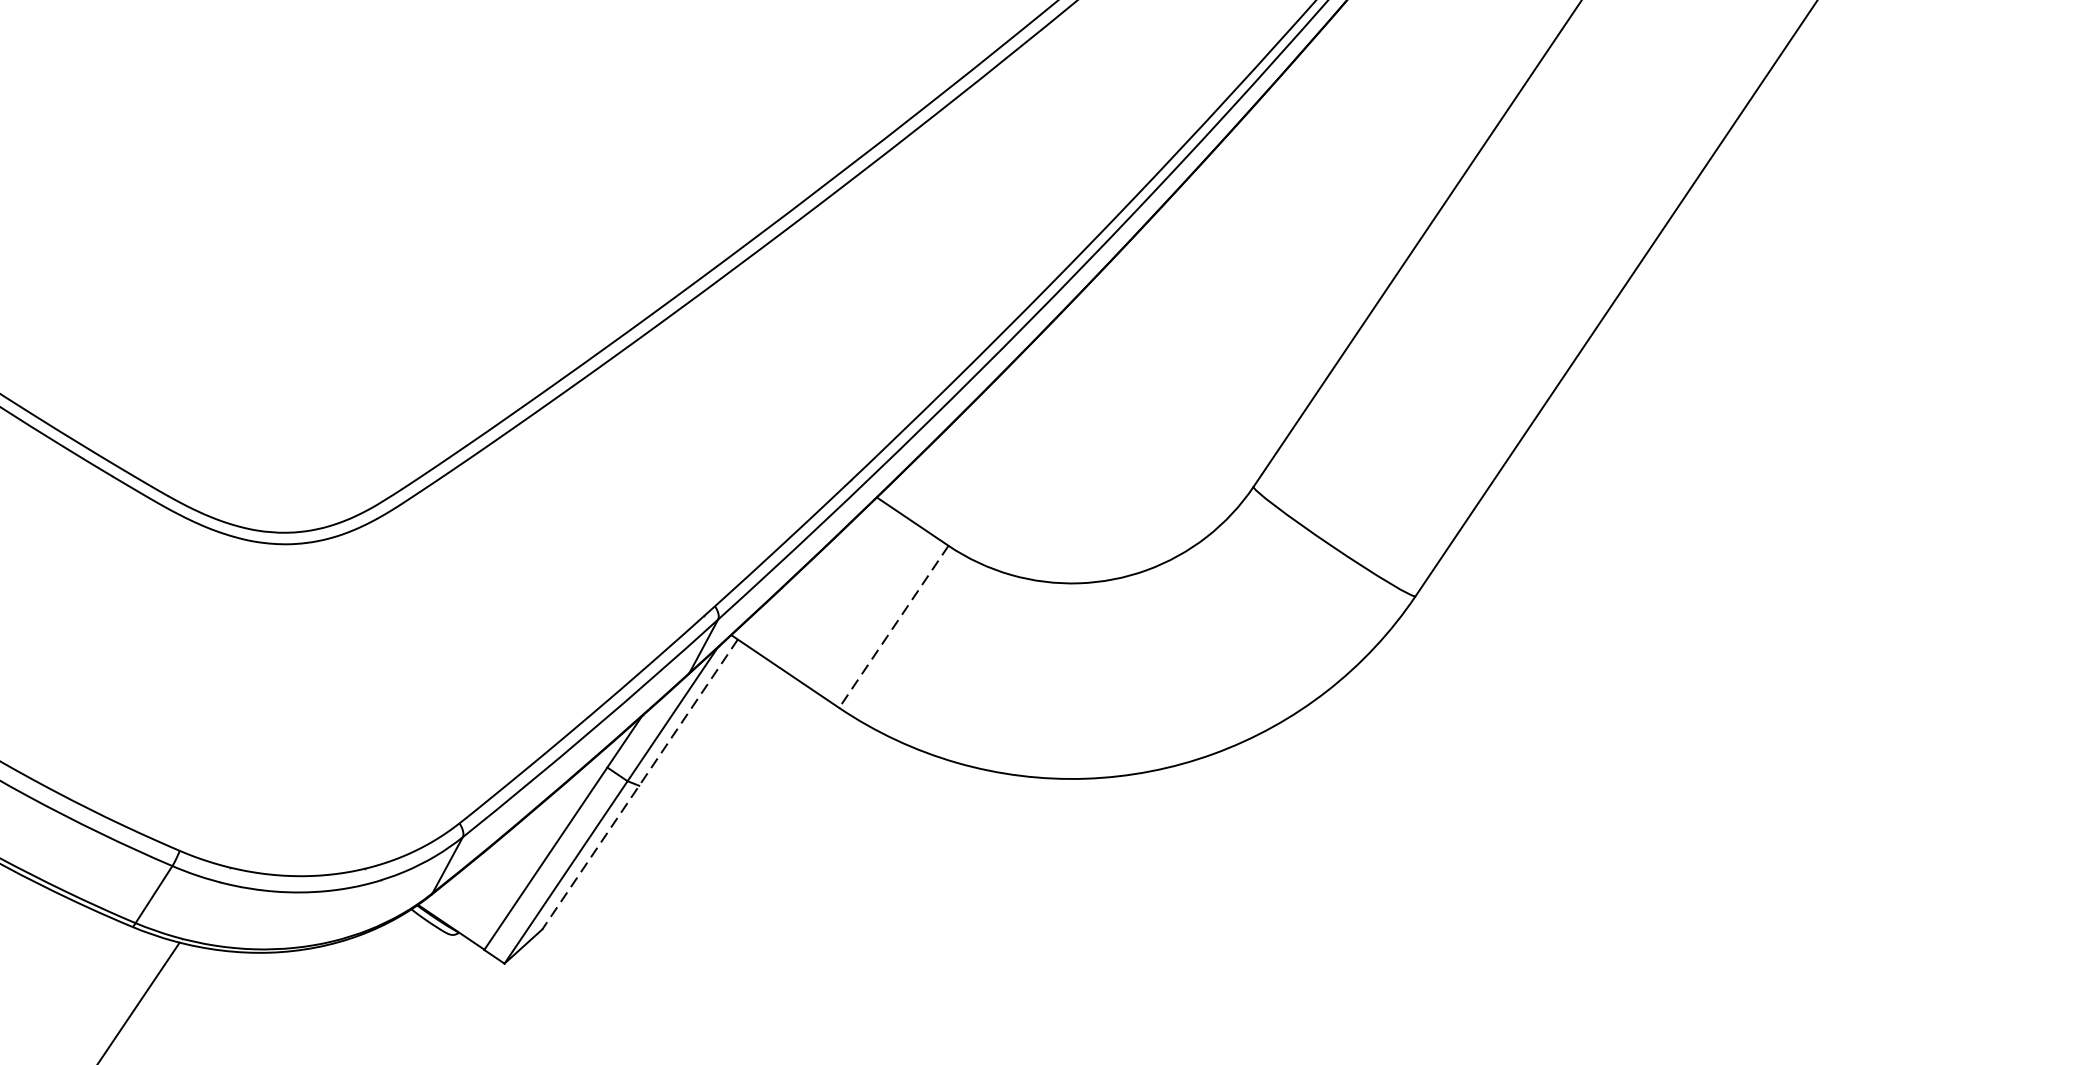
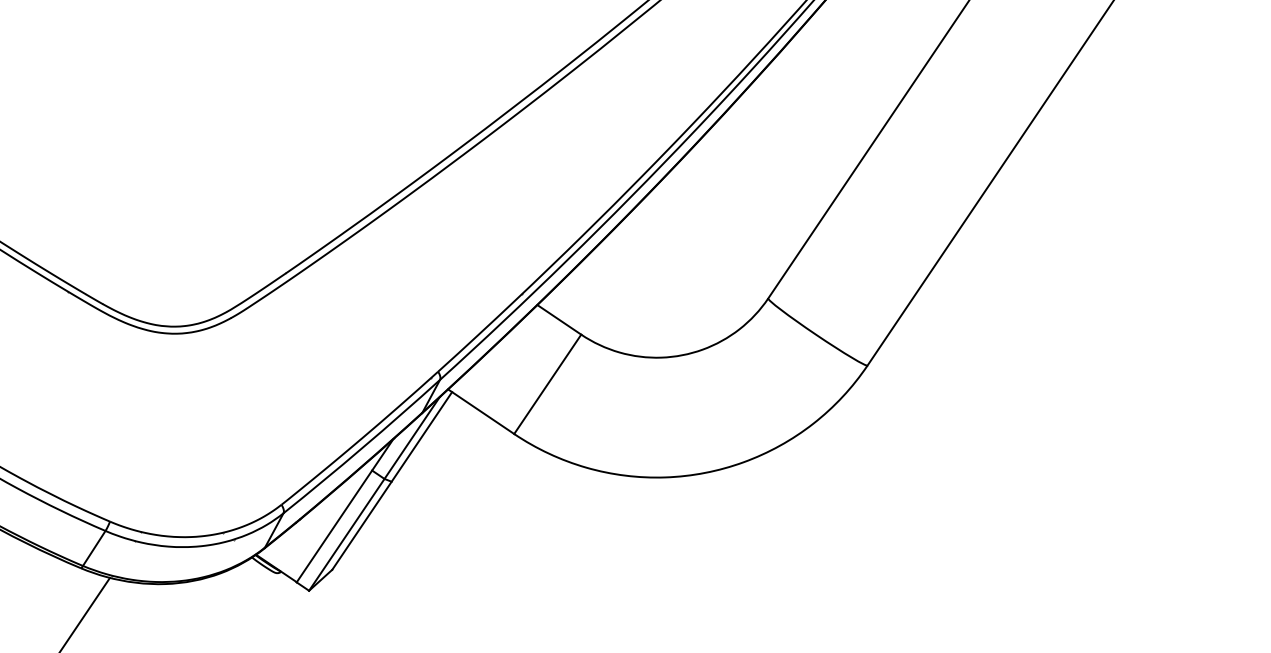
line: (893, 627) -> (547, 384), dashed -> solid
line: (638, 785) -> (391, 481), dashed -> solid

